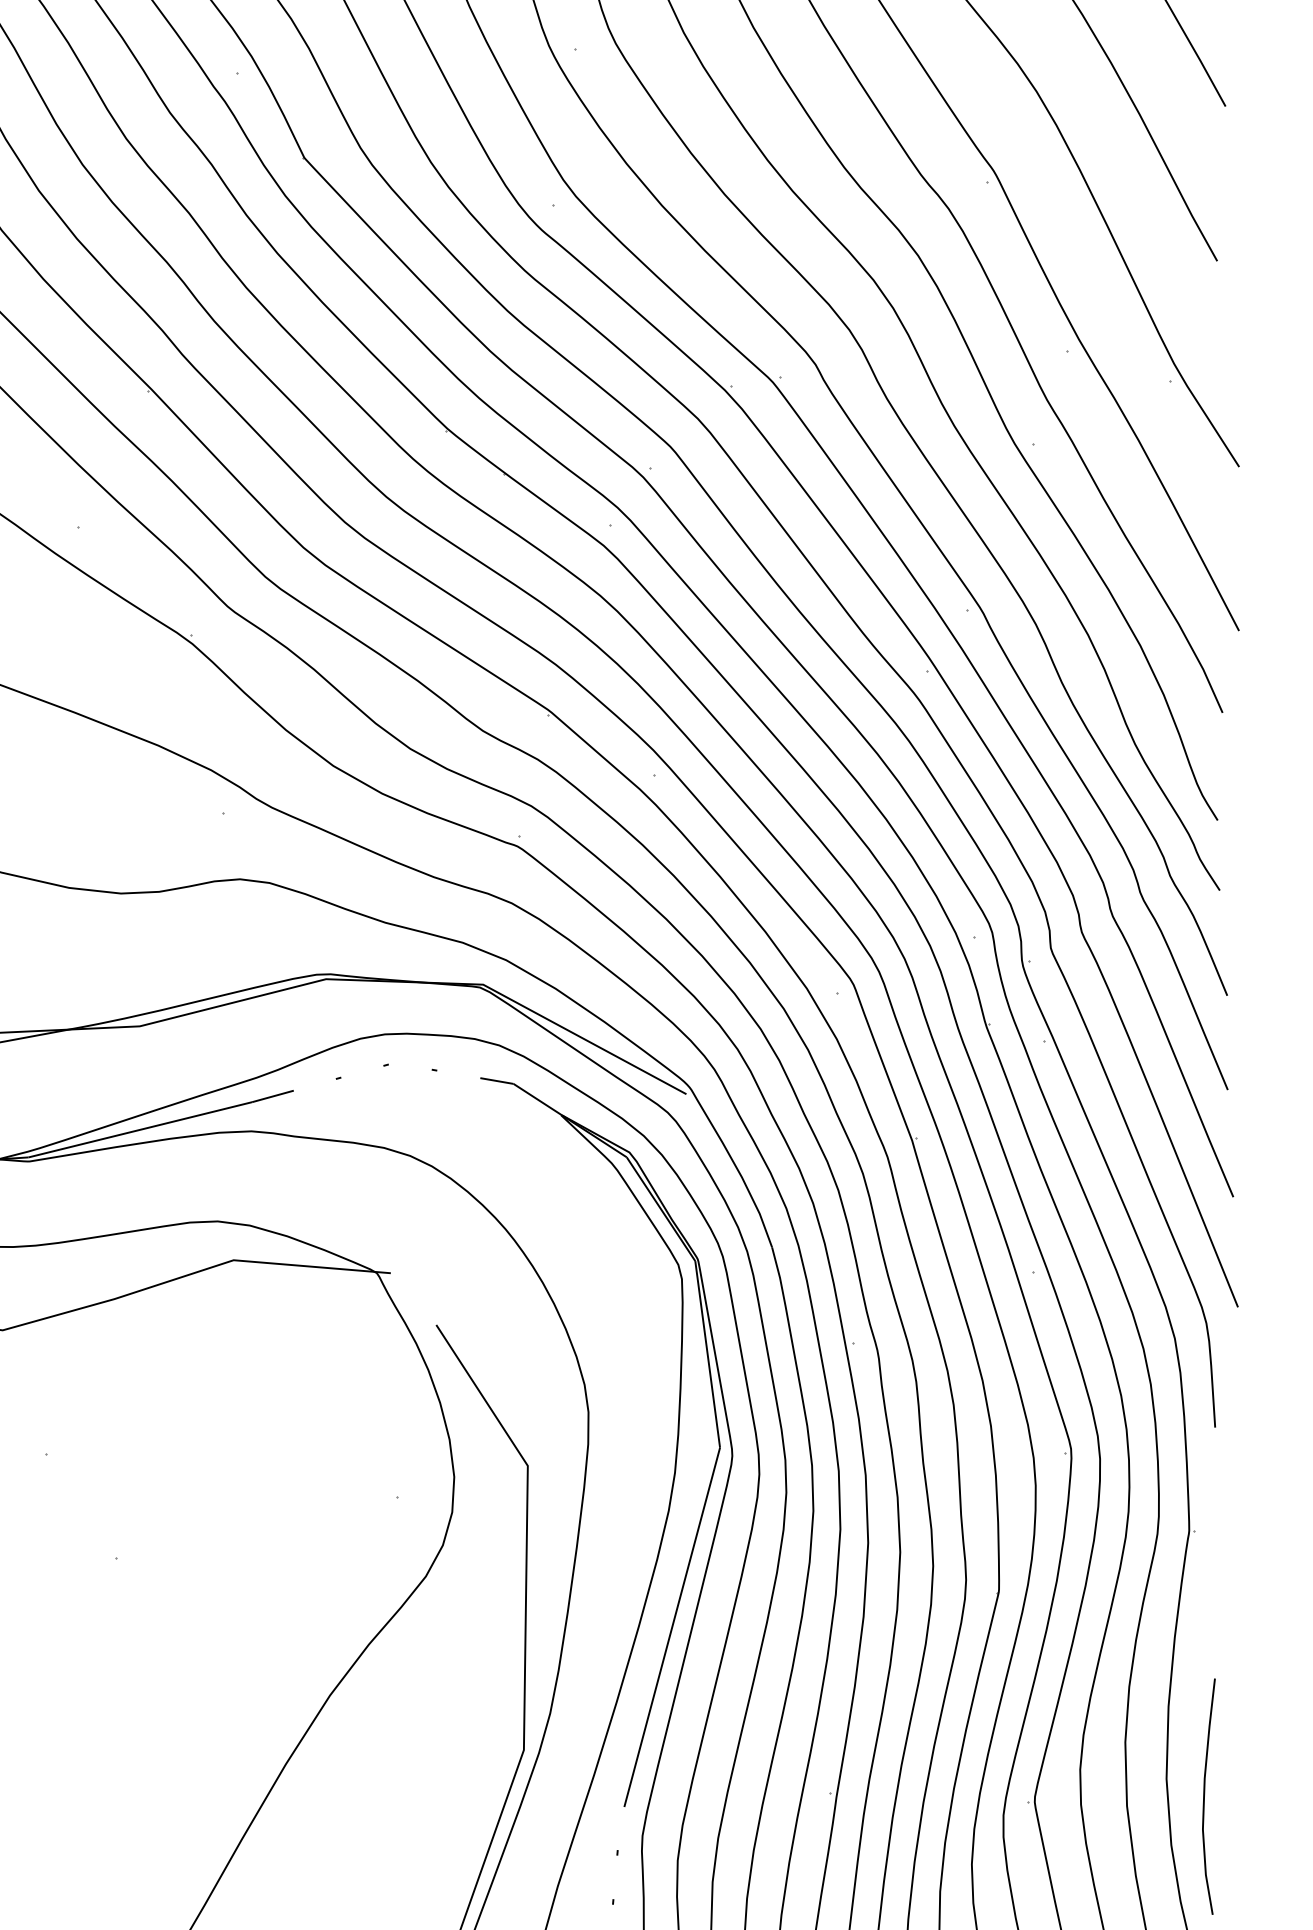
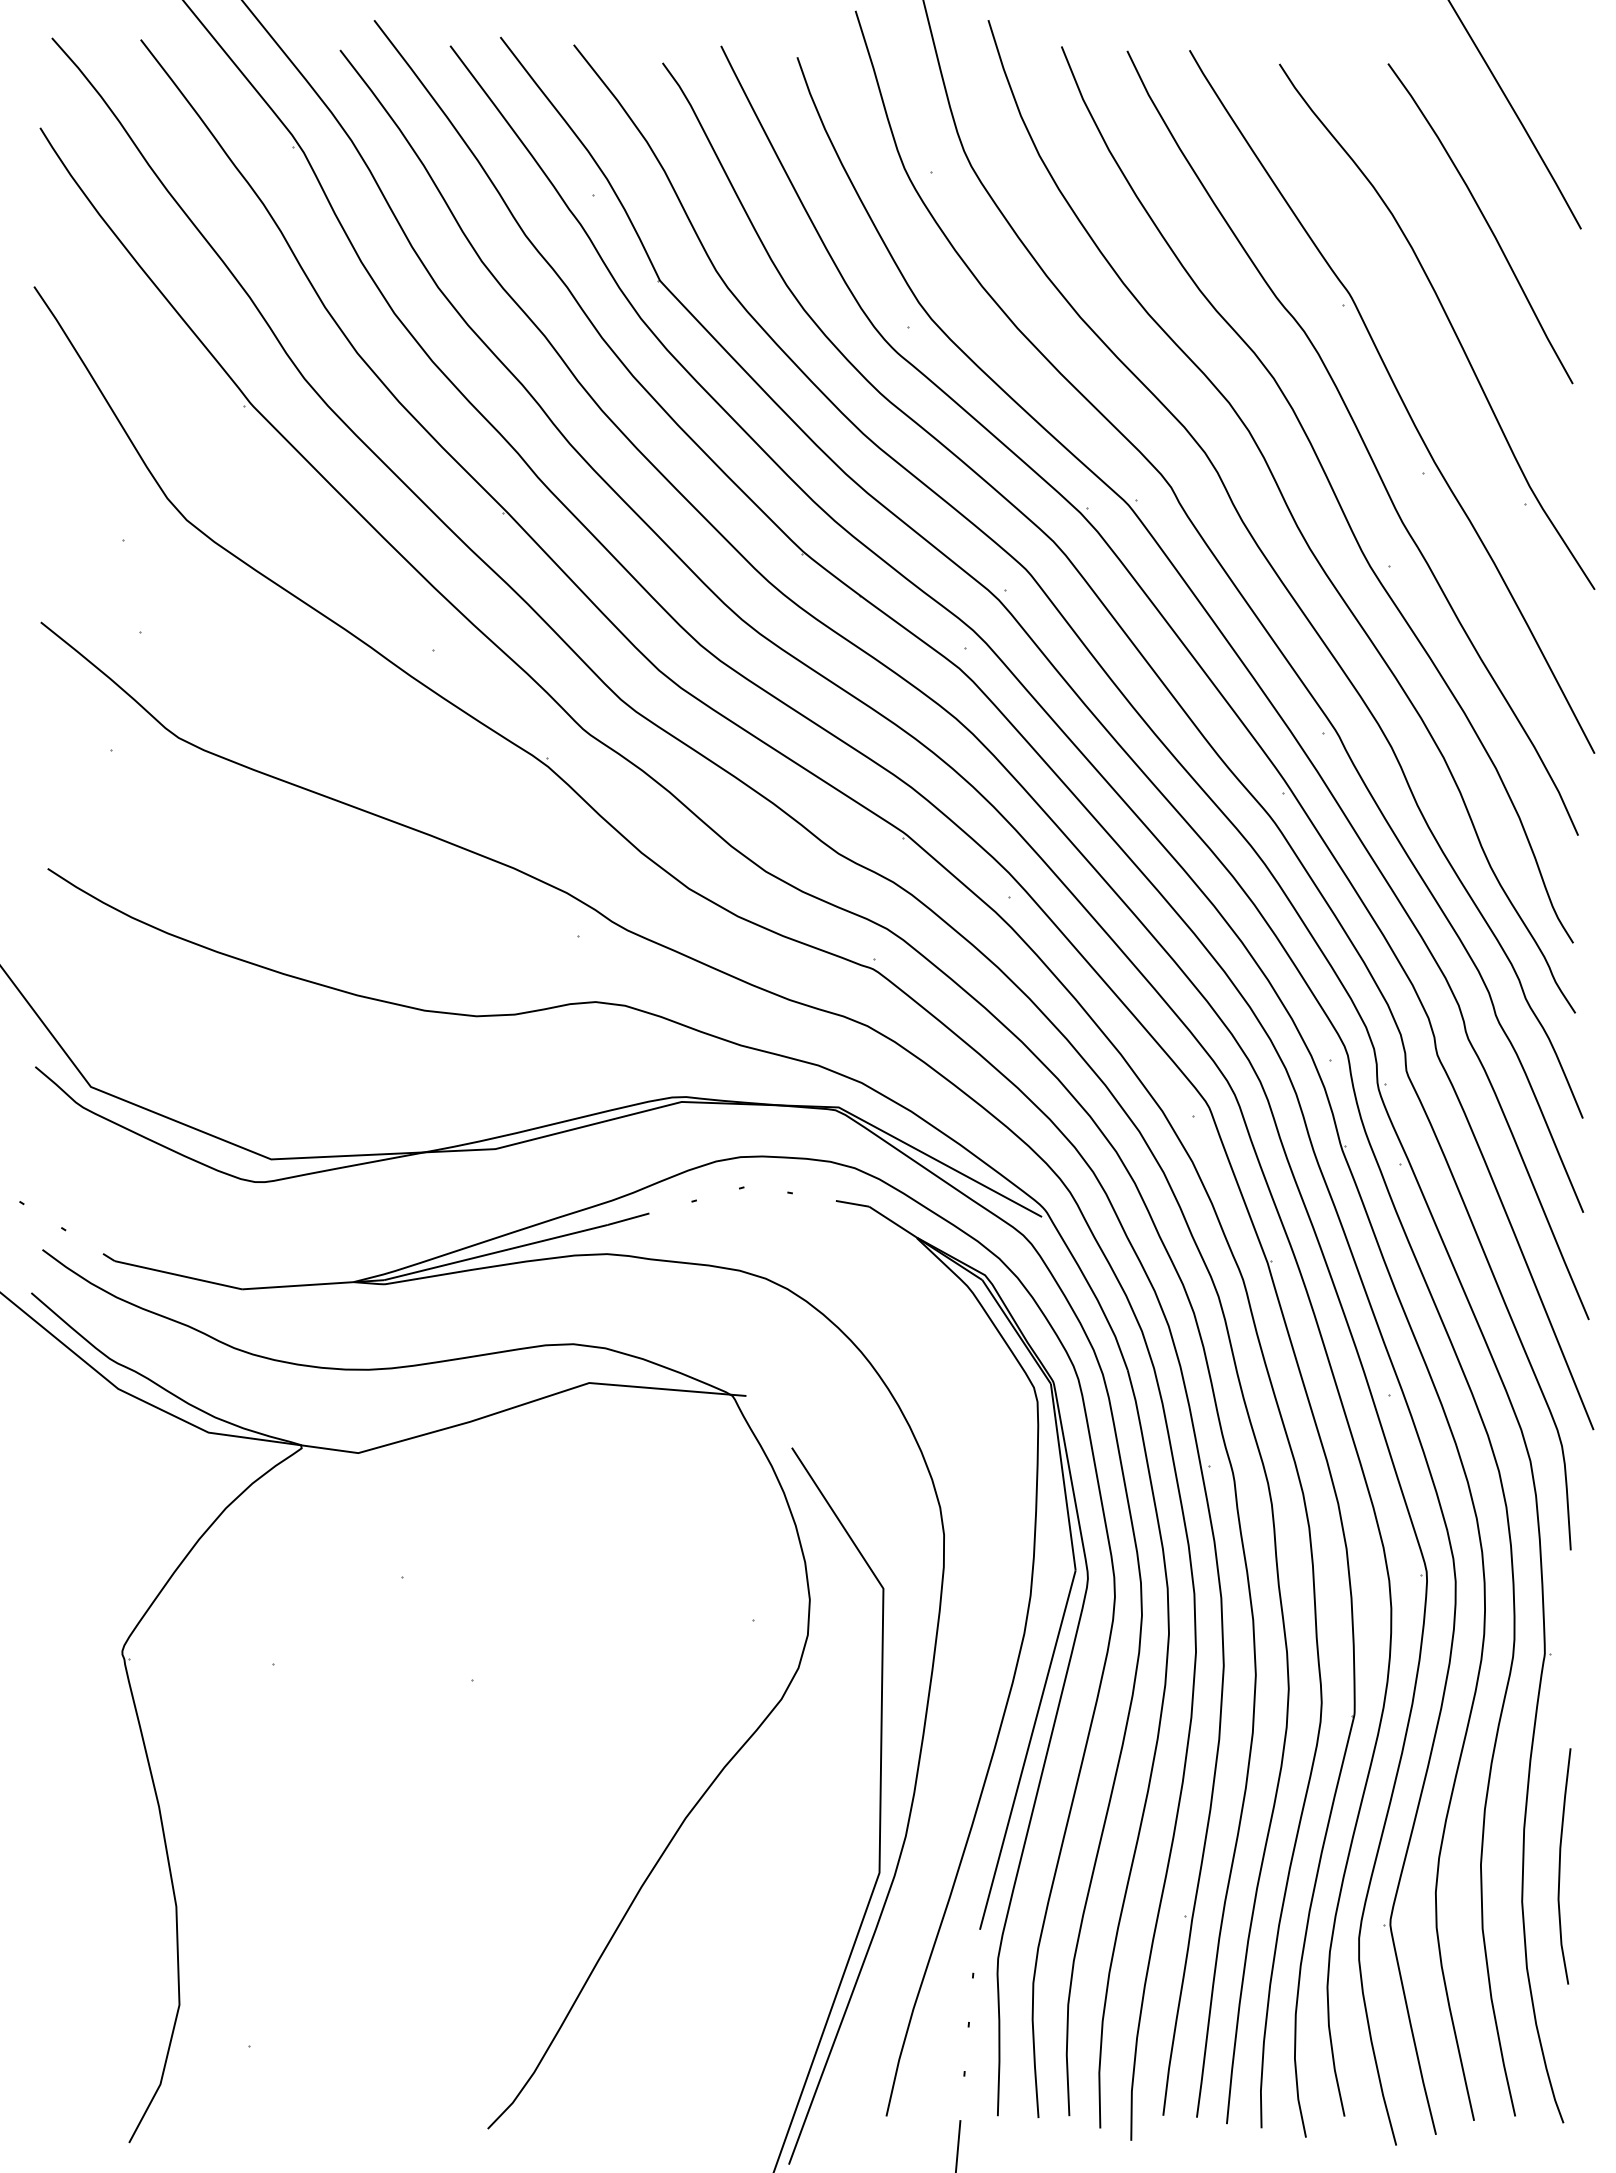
curve: (1204, 1796) -> (1560, 1866), moved

